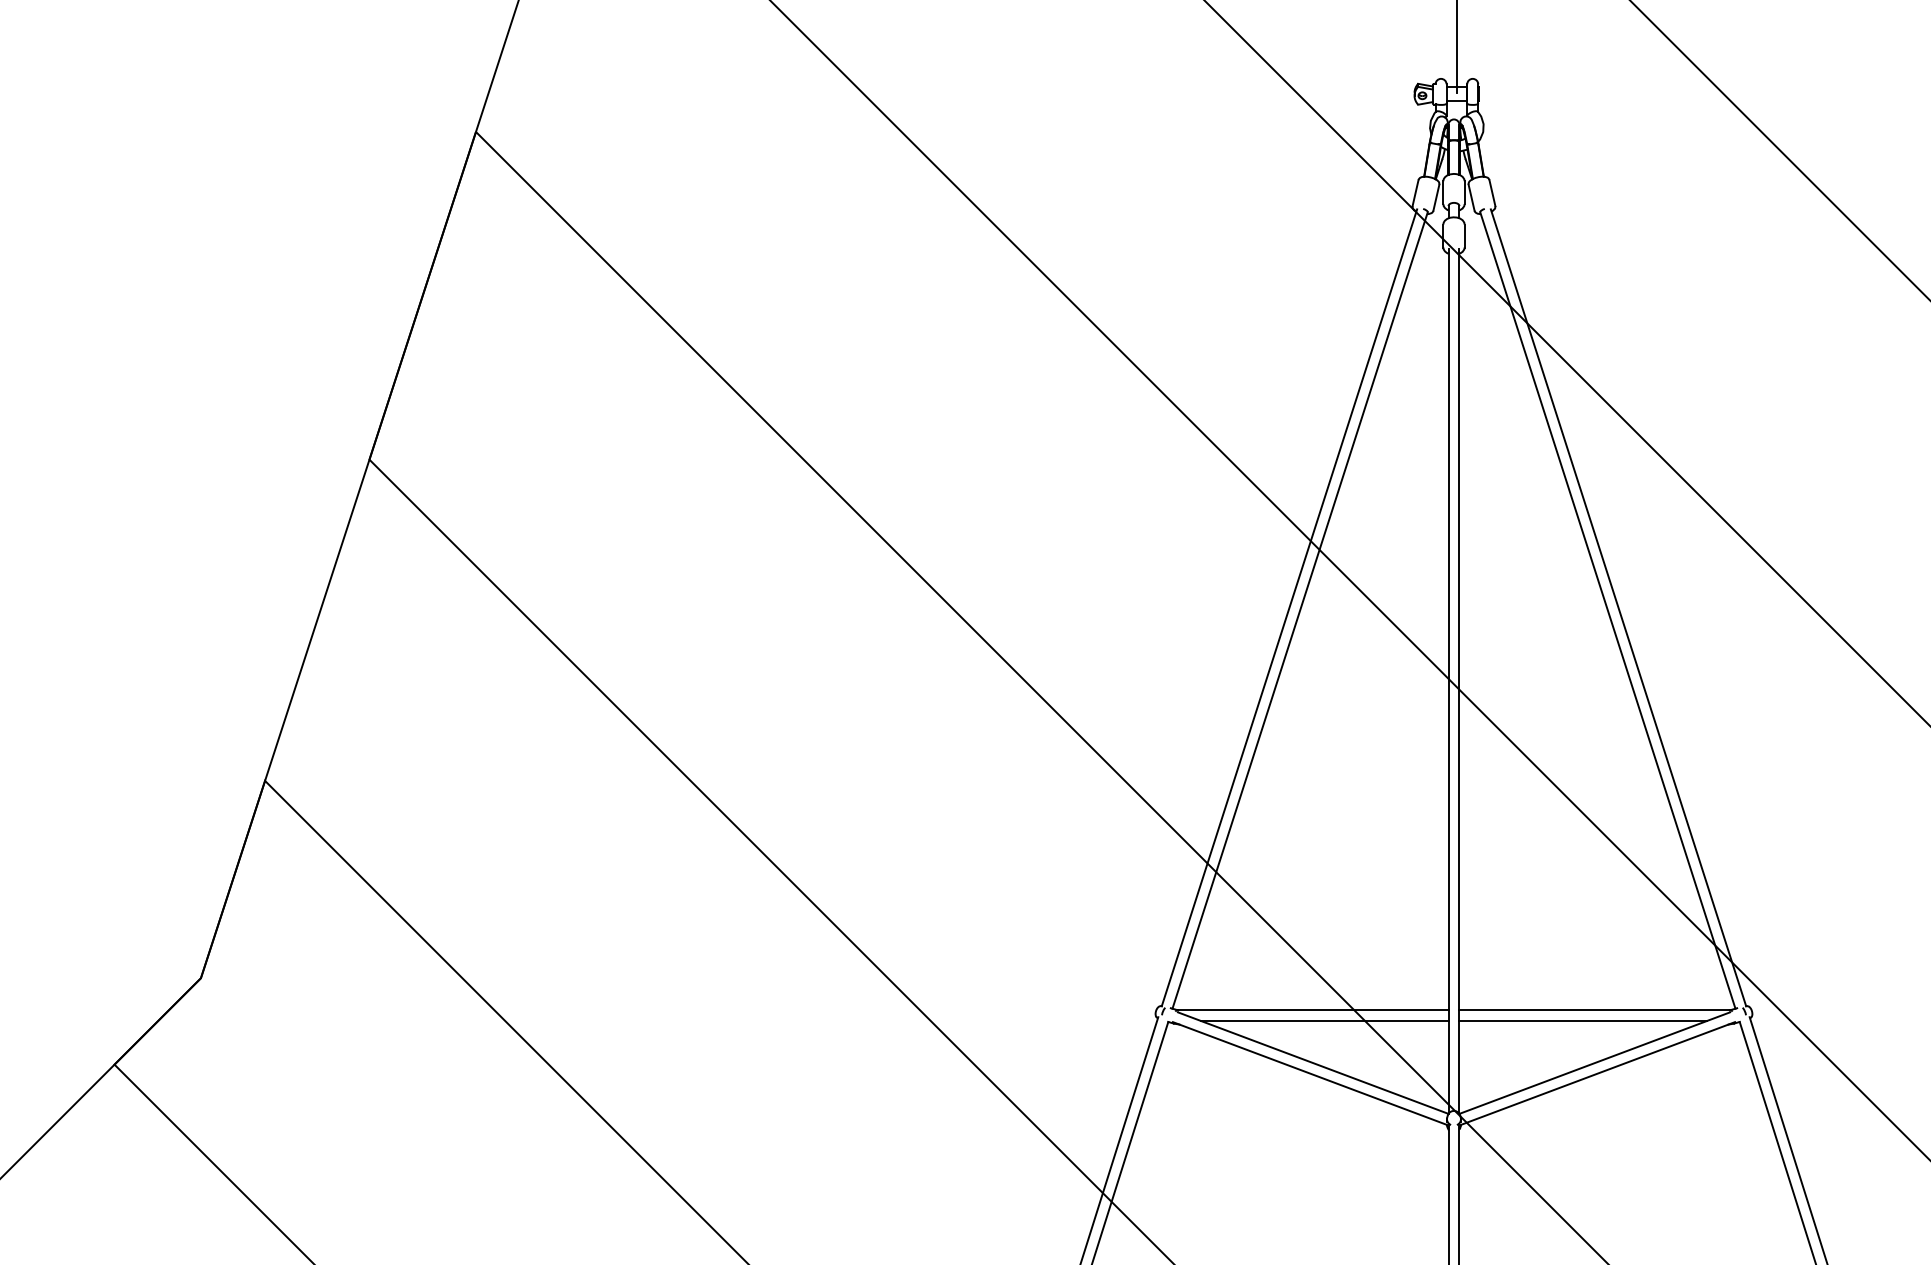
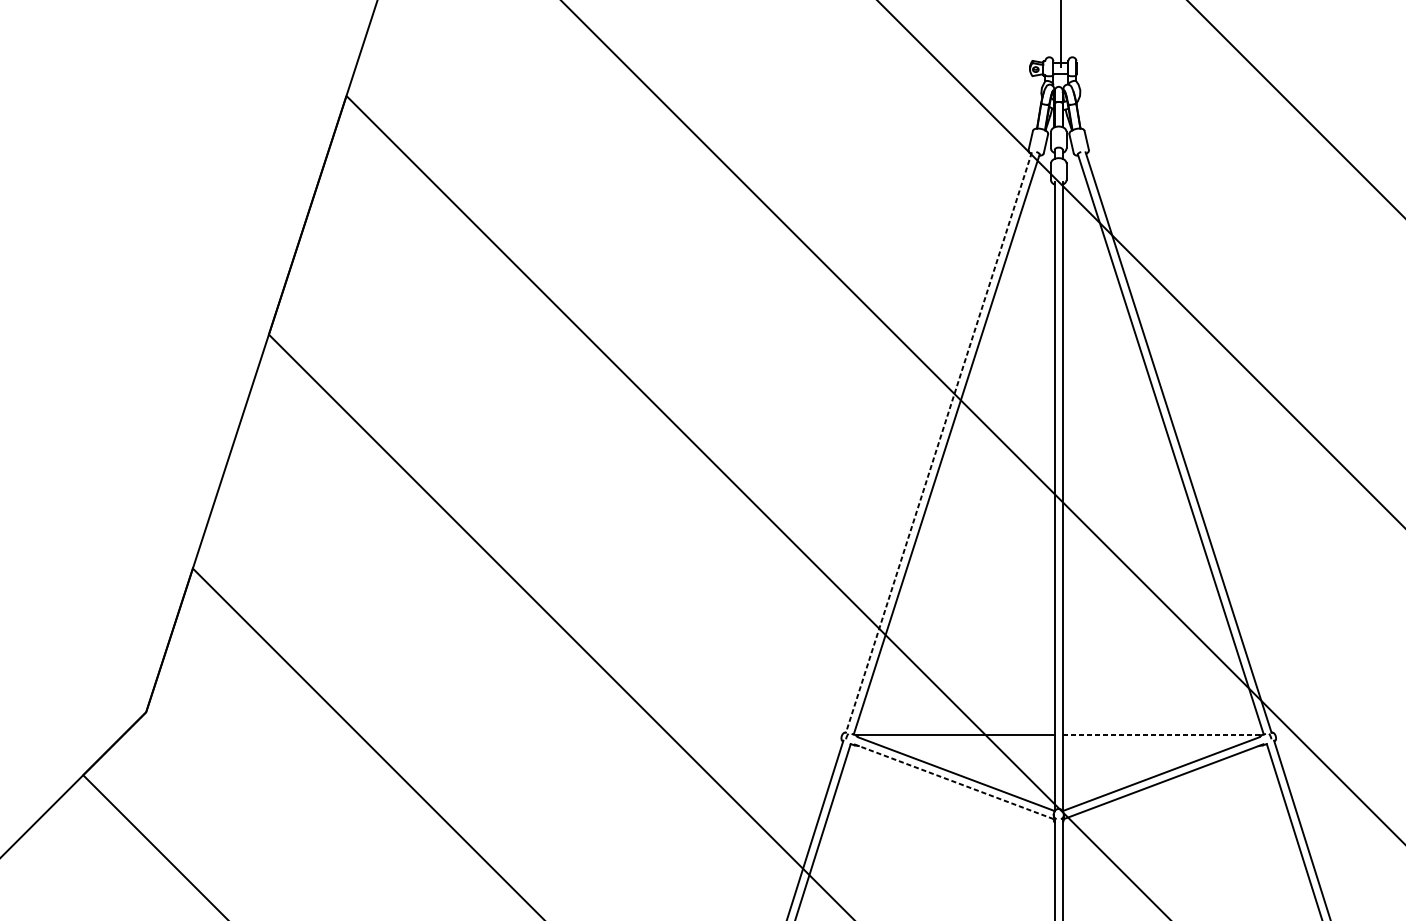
line: (1289, 608) -> (938, 443), solid -> dashed
line: (1595, 1009) -> (1161, 735), solid -> dashed
line: (1324, 1020) -> (964, 743), removed
line: (1583, 1020) -> (1153, 743), removed
line: (1309, 1073) -> (953, 781), solid -> dashed

